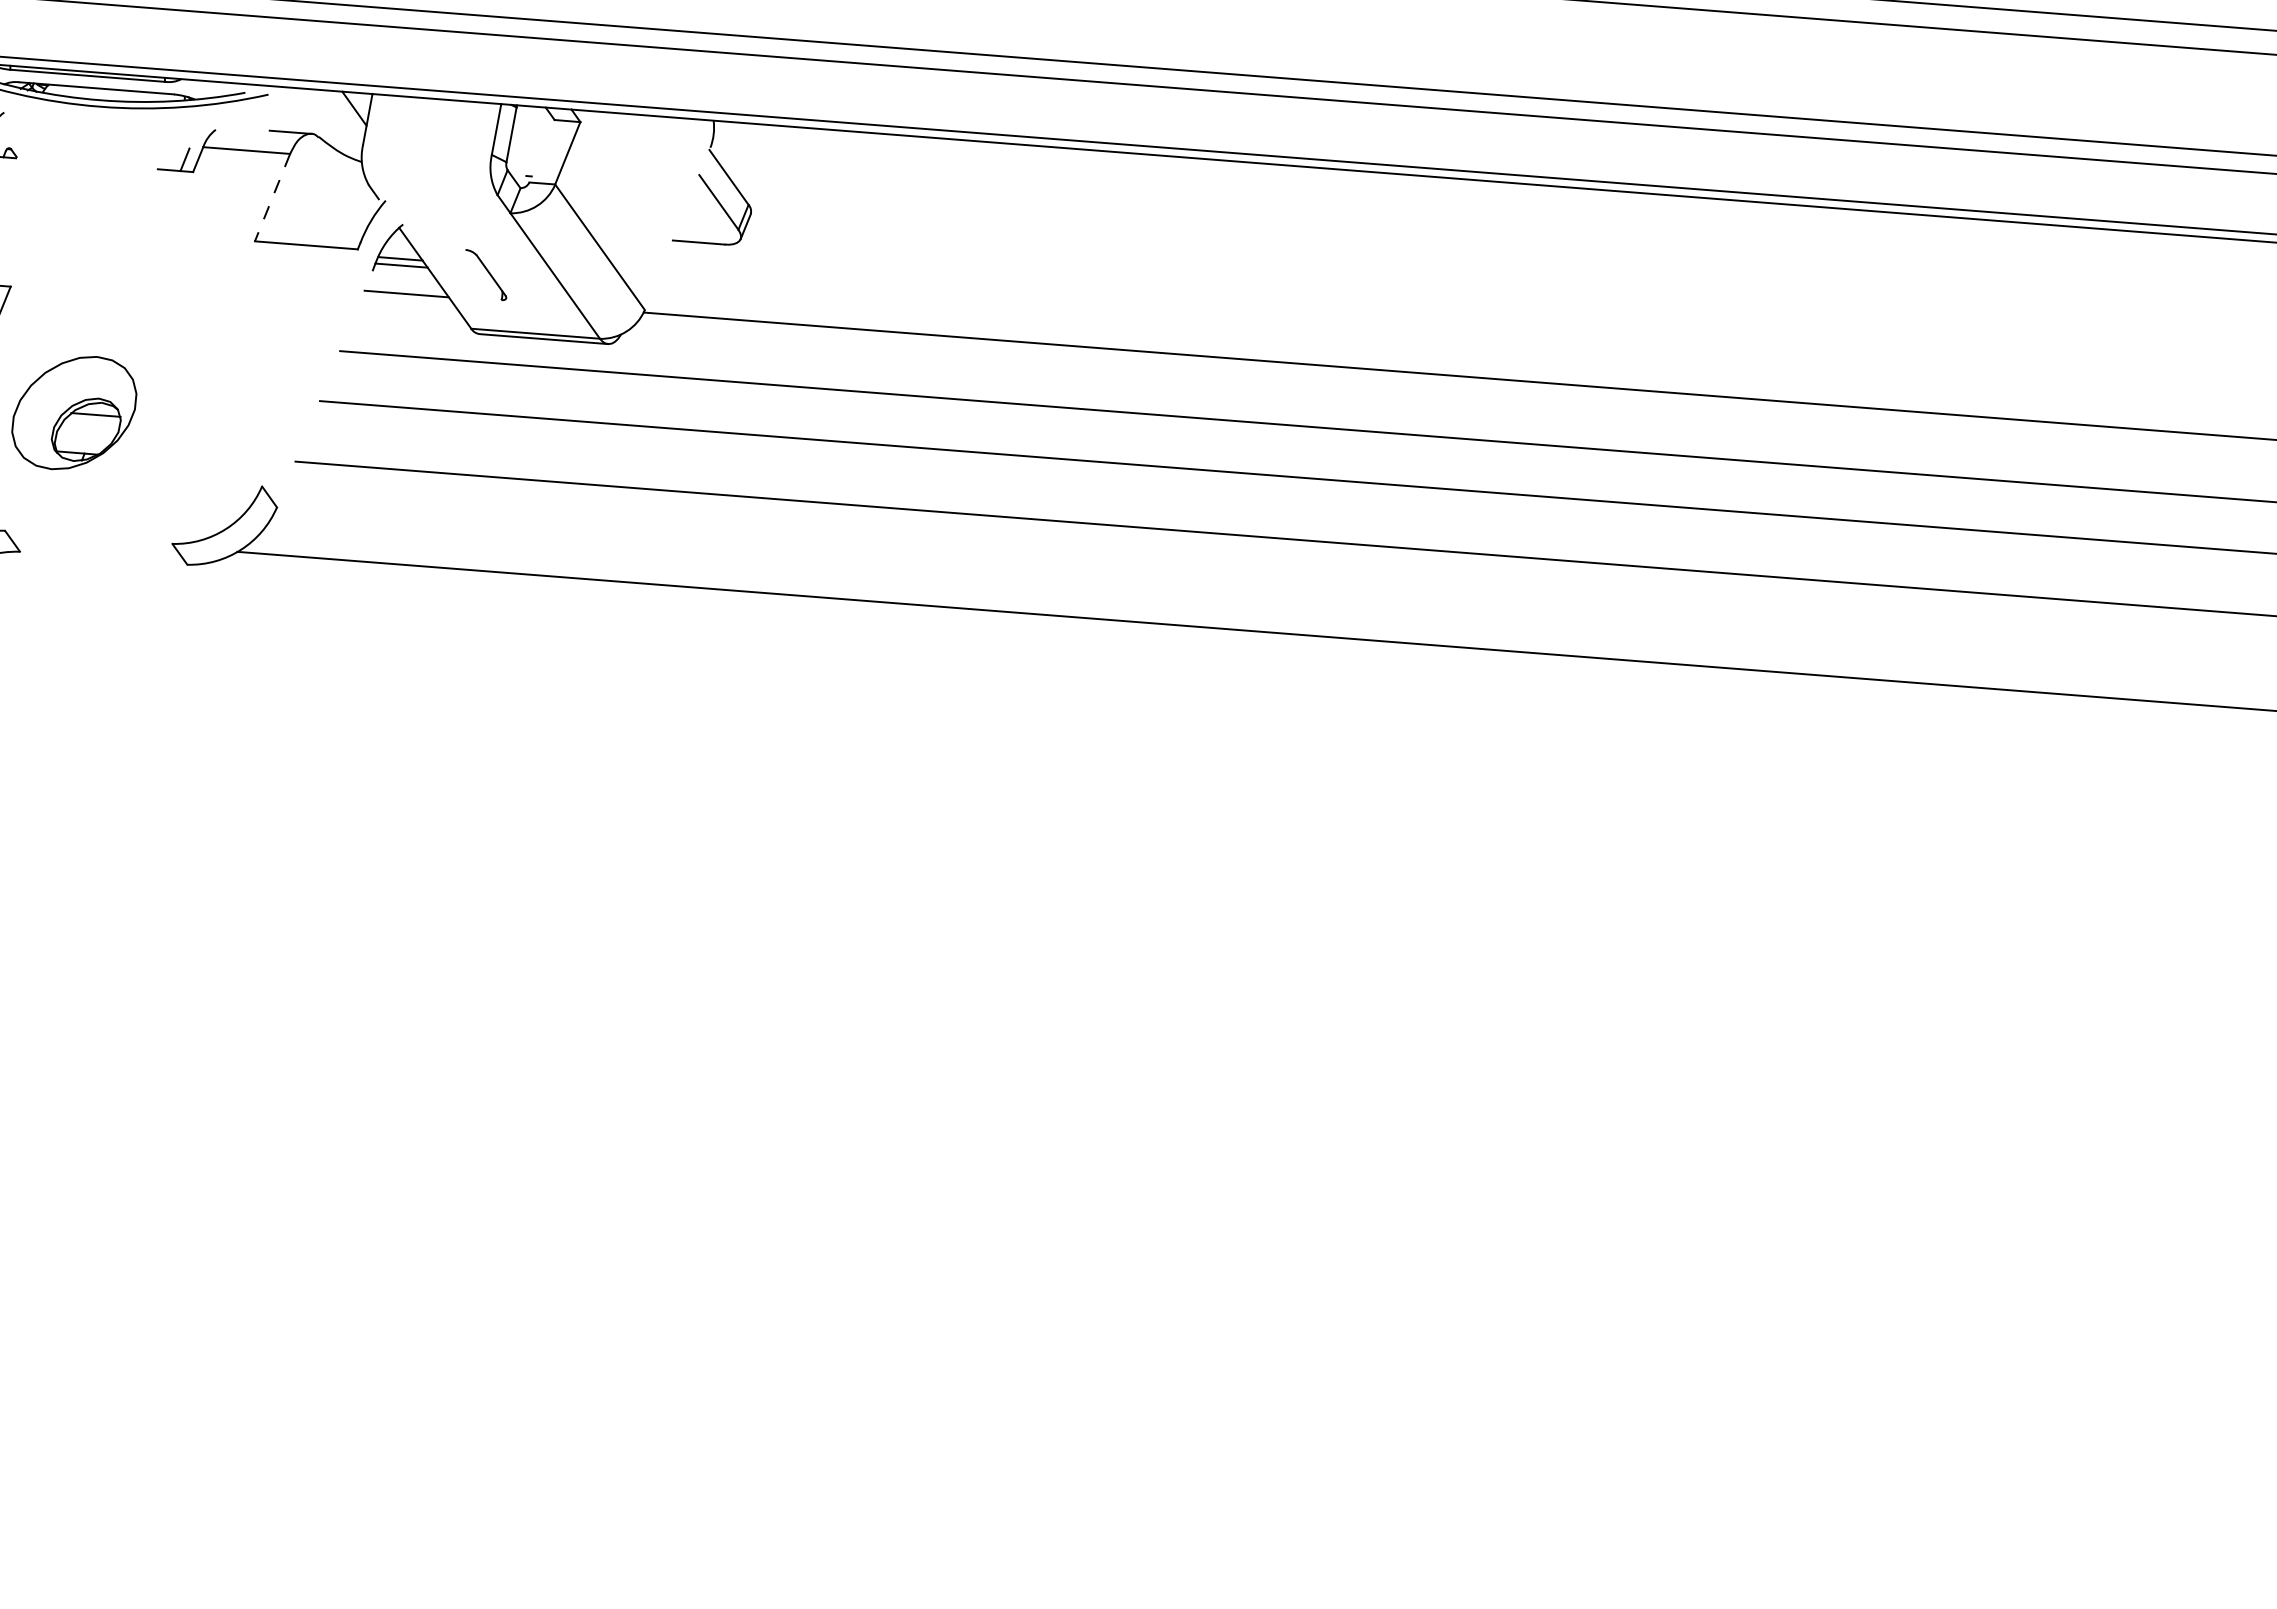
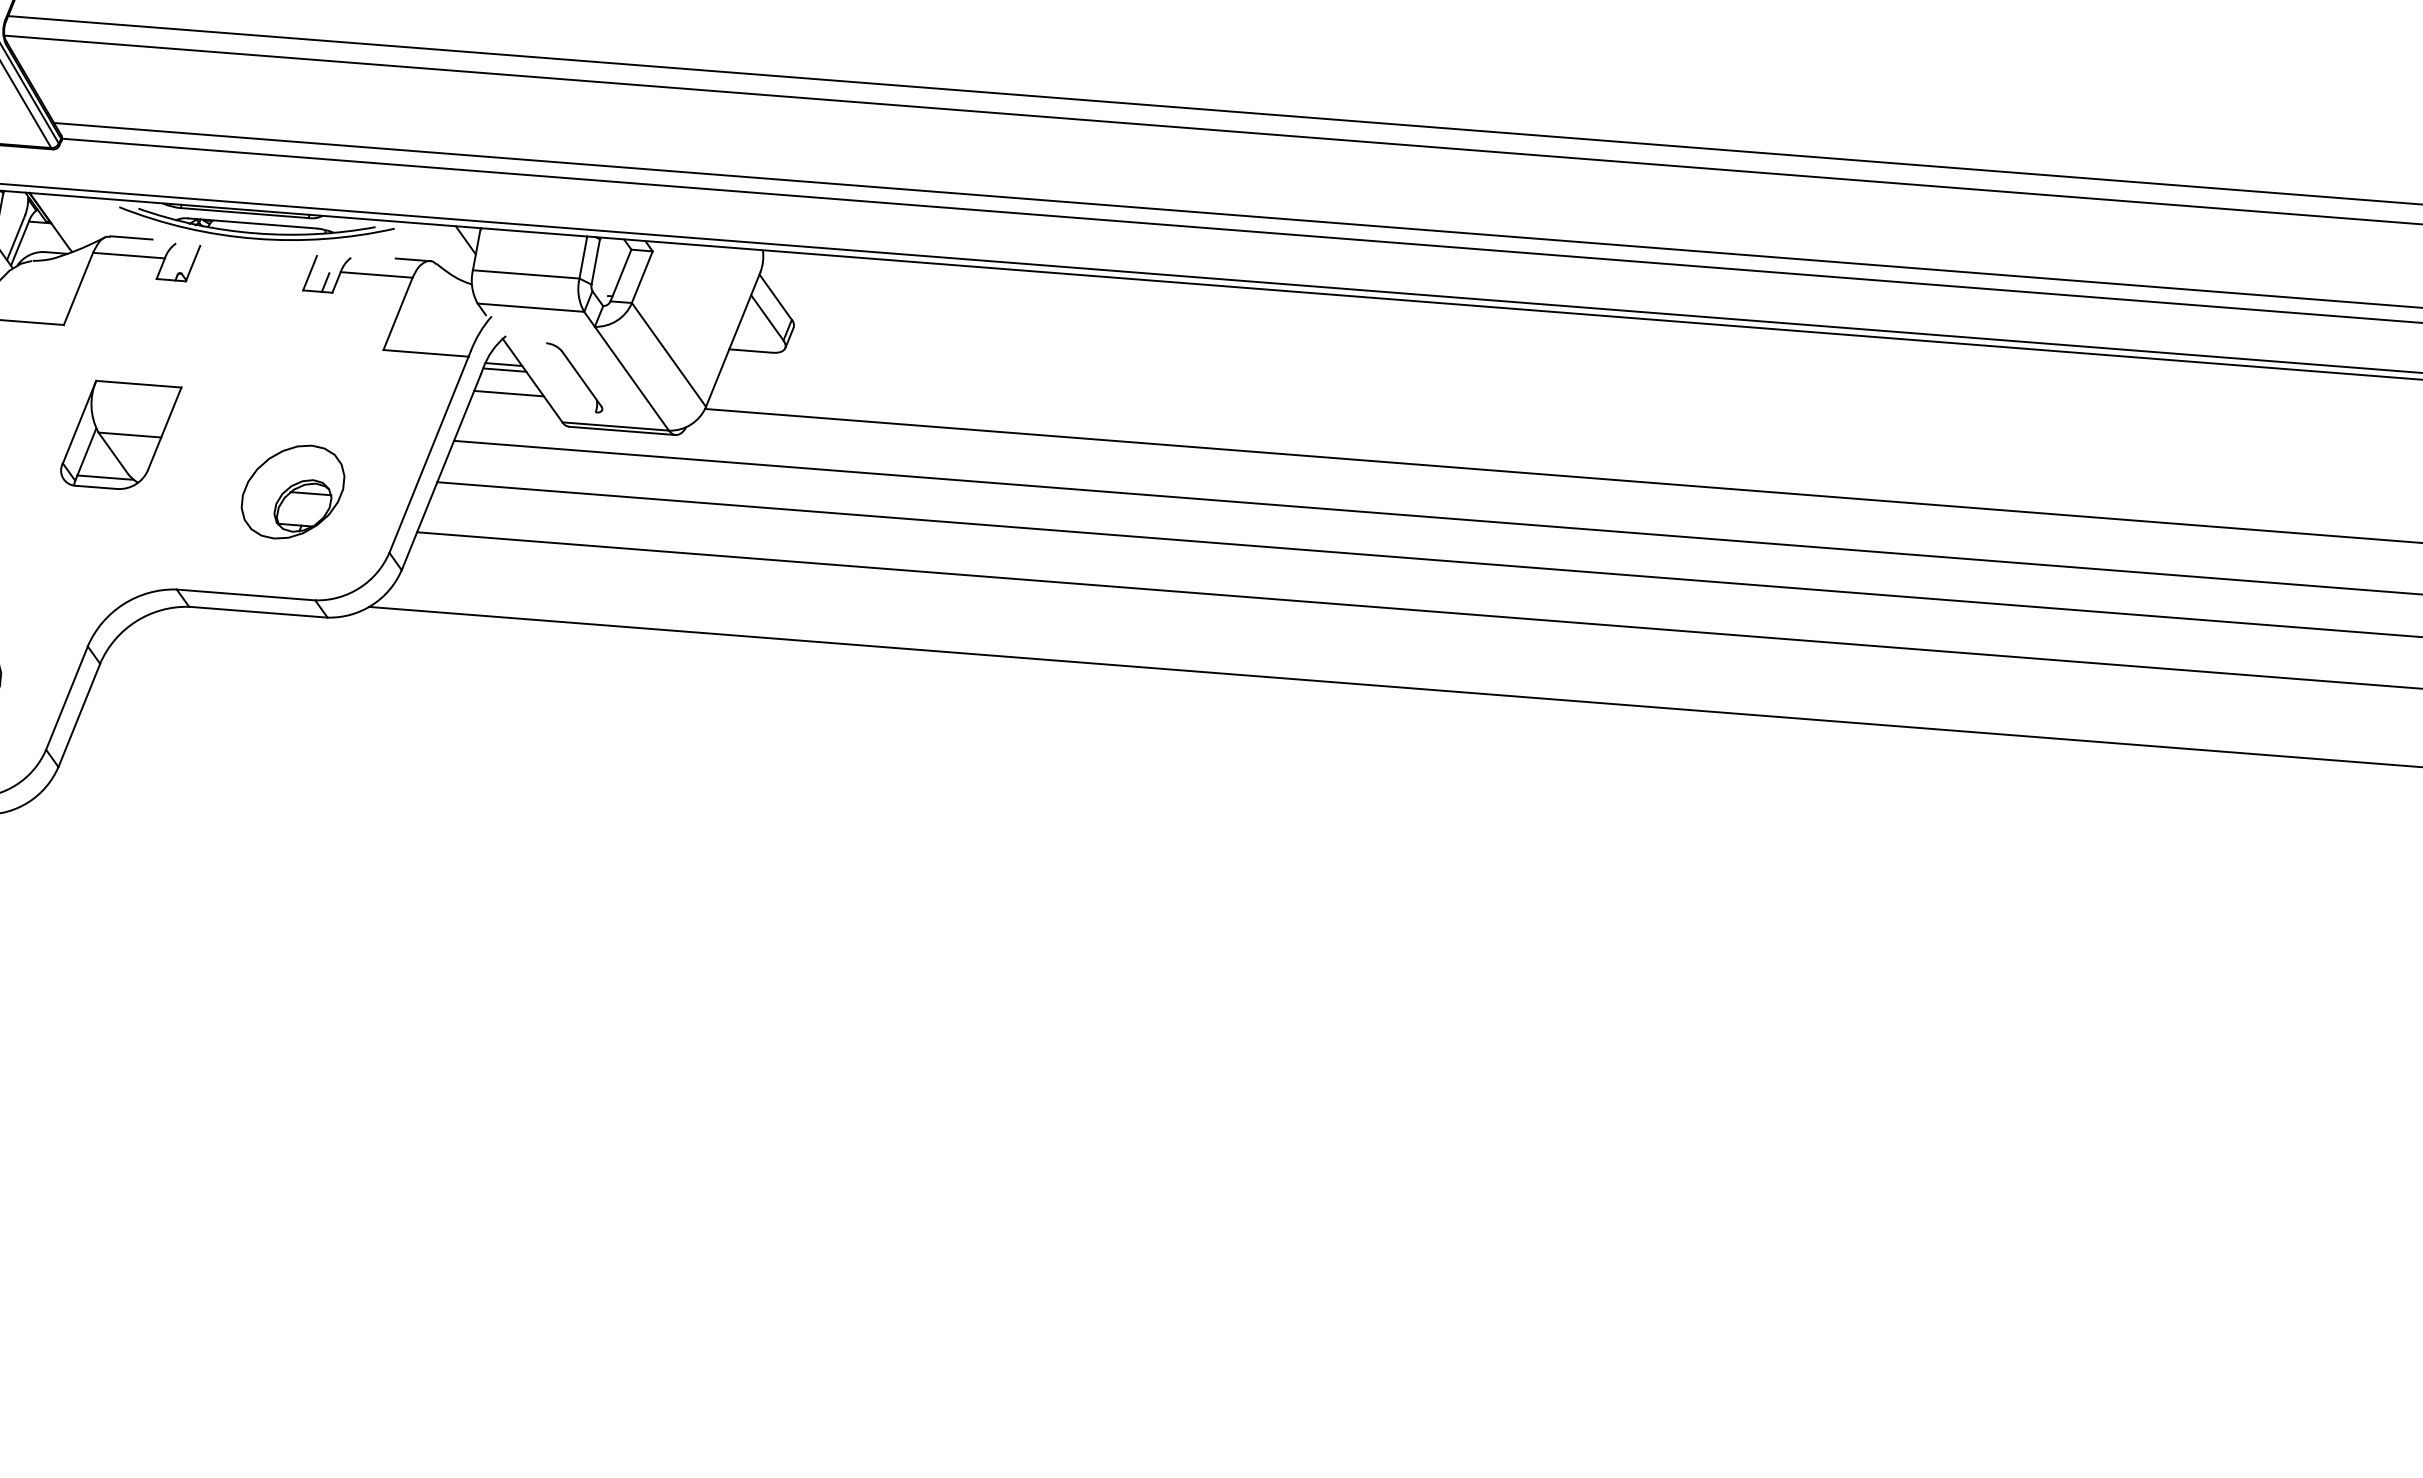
line: (24, 136) -> (192, 263), added
line: (166, 147) -> (310, 272), added
line: (426, 150) -> (525, 274), added
line: (541, 151) -> (620, 275), added
line: (432, 189) -> (530, 307), added
line: (273, 197) -> (398, 313), dashed -> solid
line: (678, 228) -> (733, 339), added
part: (485, 274) -> (574, 377), size x1.67
line: (309, 367) -> (428, 454), added
line: (325, 389) -> (441, 472), added
part: (73, 412) -> (292, 491), moved
line: (88, 536) -> (245, 594), added
line: (103, 557) -> (258, 611), added

